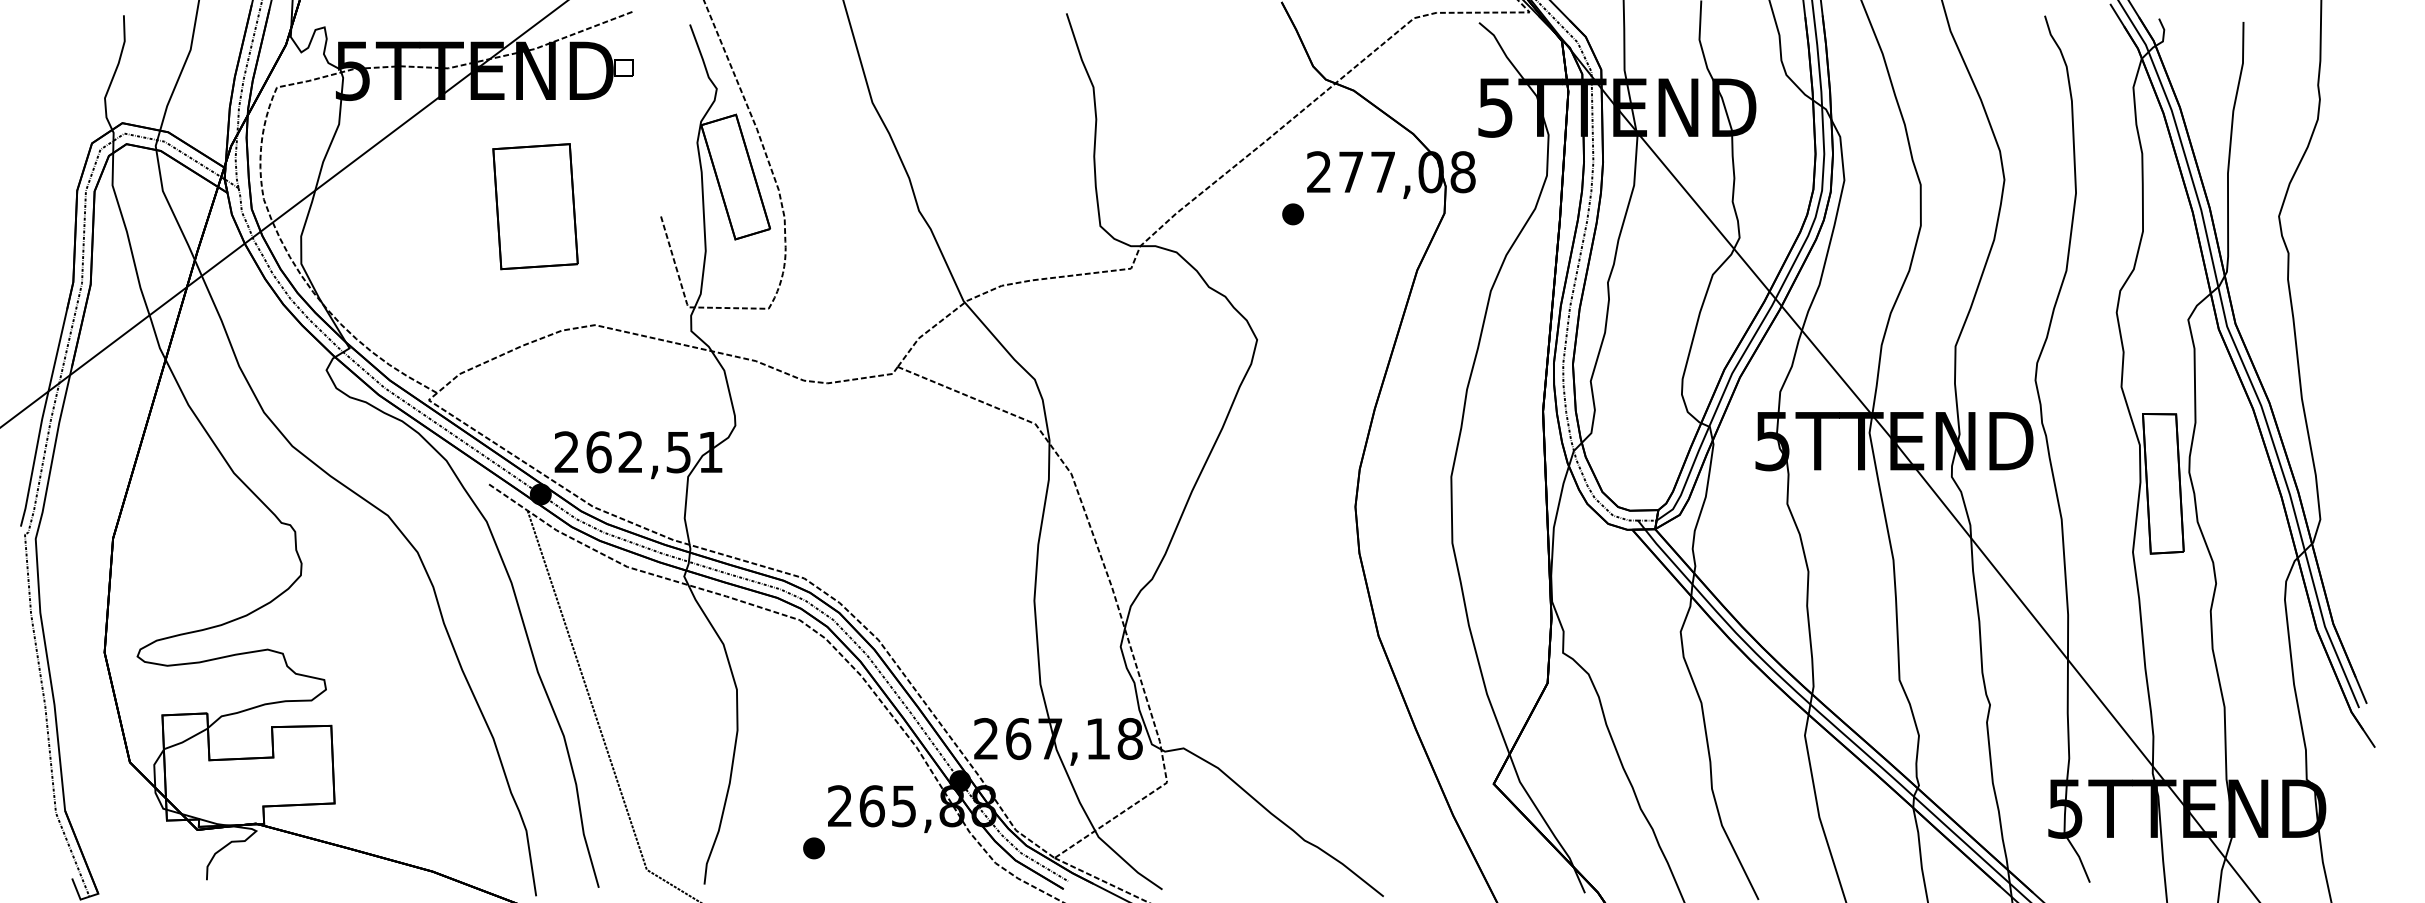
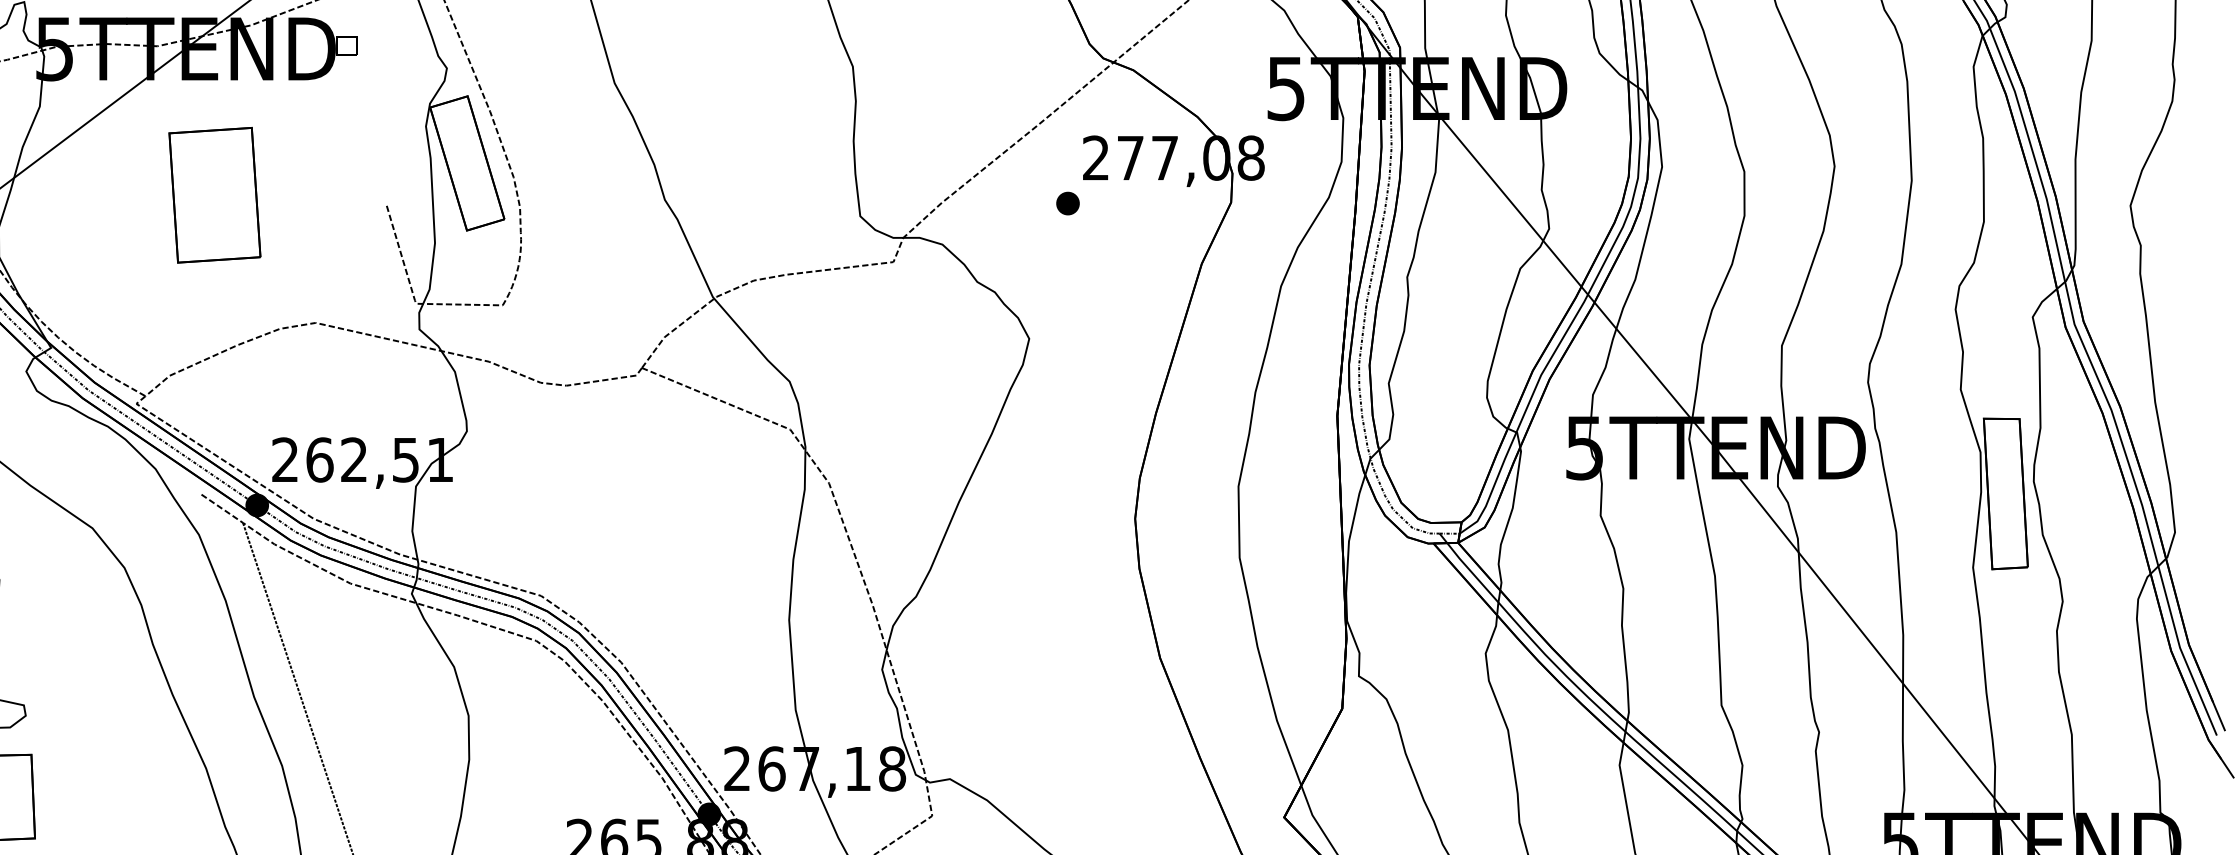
part: (535, 206) -> (214, 195), moved

